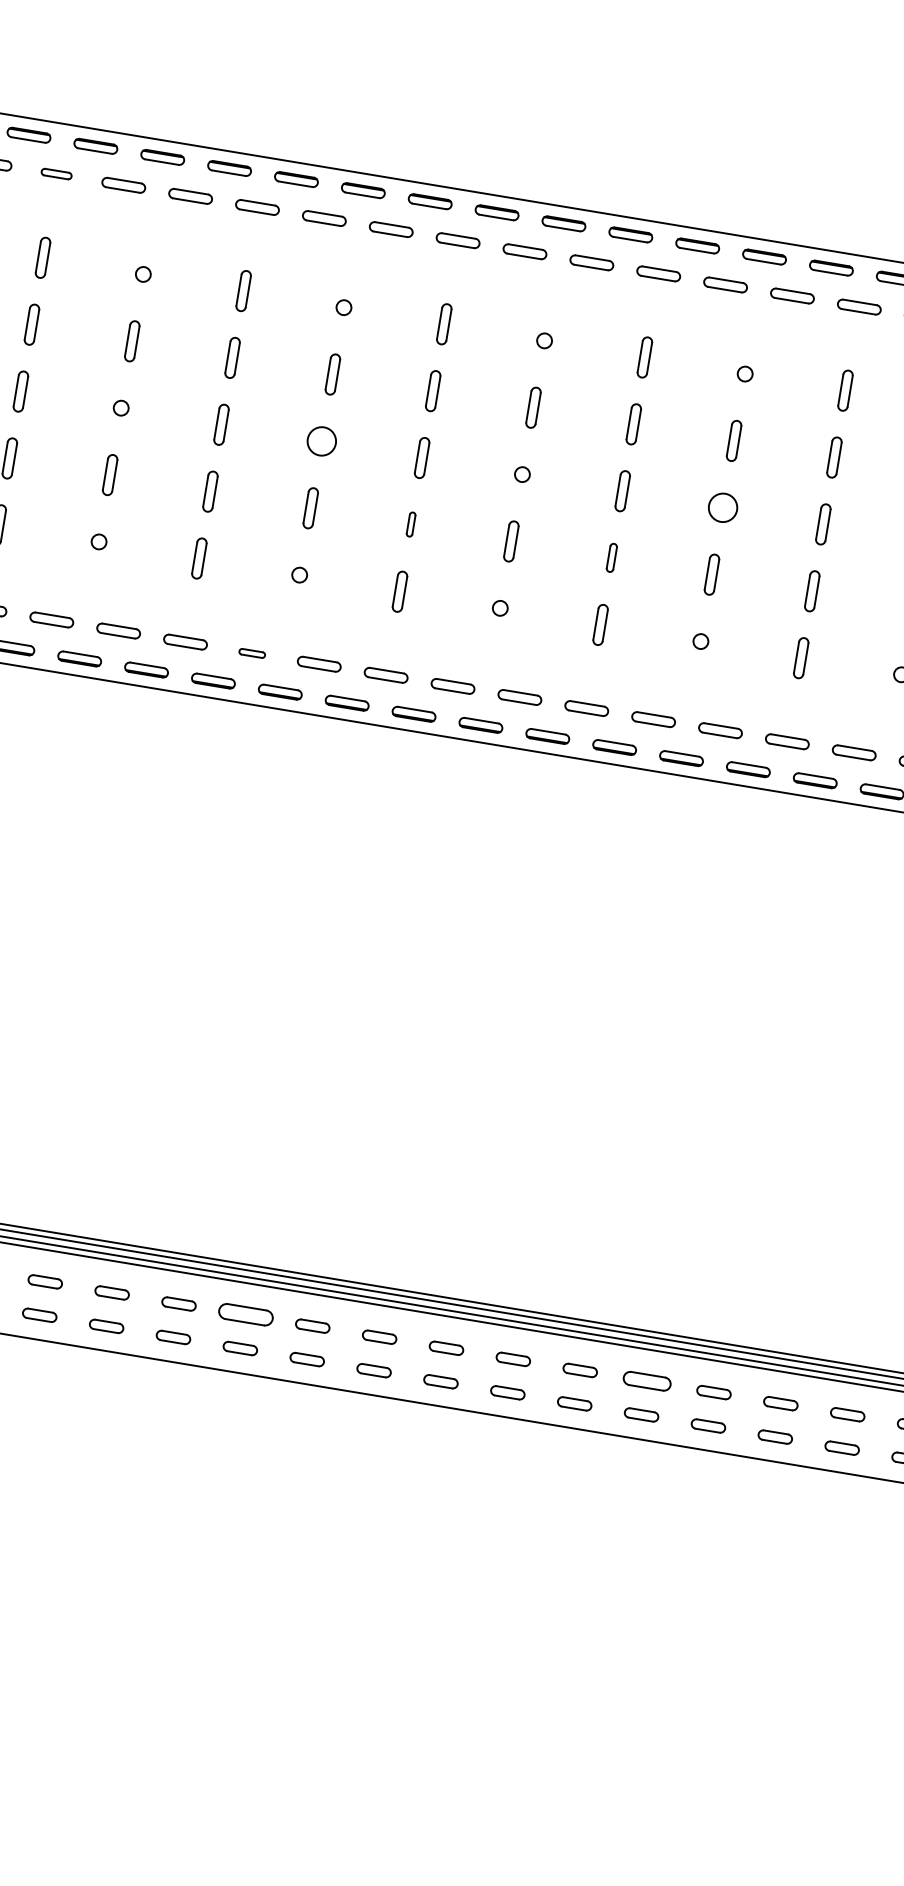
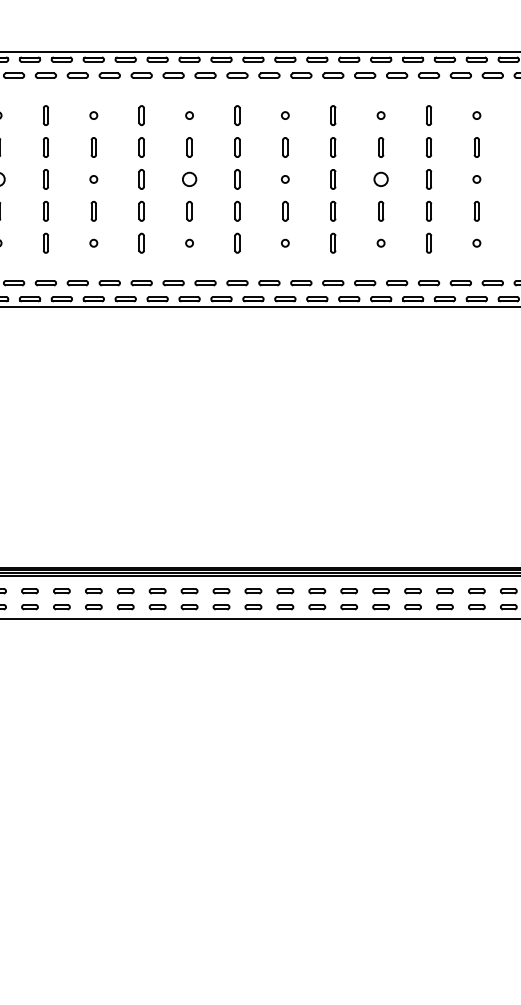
part: (56, 173) -> (45, 75), size x1.43
part: (411, 523) -> (237, 210), size x1.67
part: (612, 556) -> (333, 210), size x1.43
part: (252, 653) -> (173, 283), size x1.67
part: (245, 1315) -> (221, 591), size x0.62
part: (645, 1381) -> (412, 591), size x0.71

